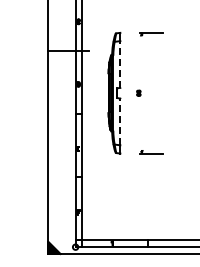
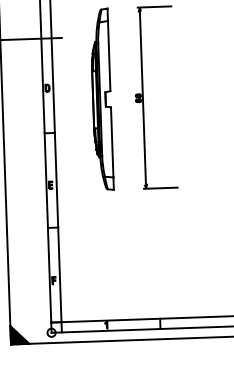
line: (120, 63) -> (109, 54), dashed -> solid
line: (141, 92) -> (142, 97), added
line: (120, 121) -> (112, 141), dashed -> solid

